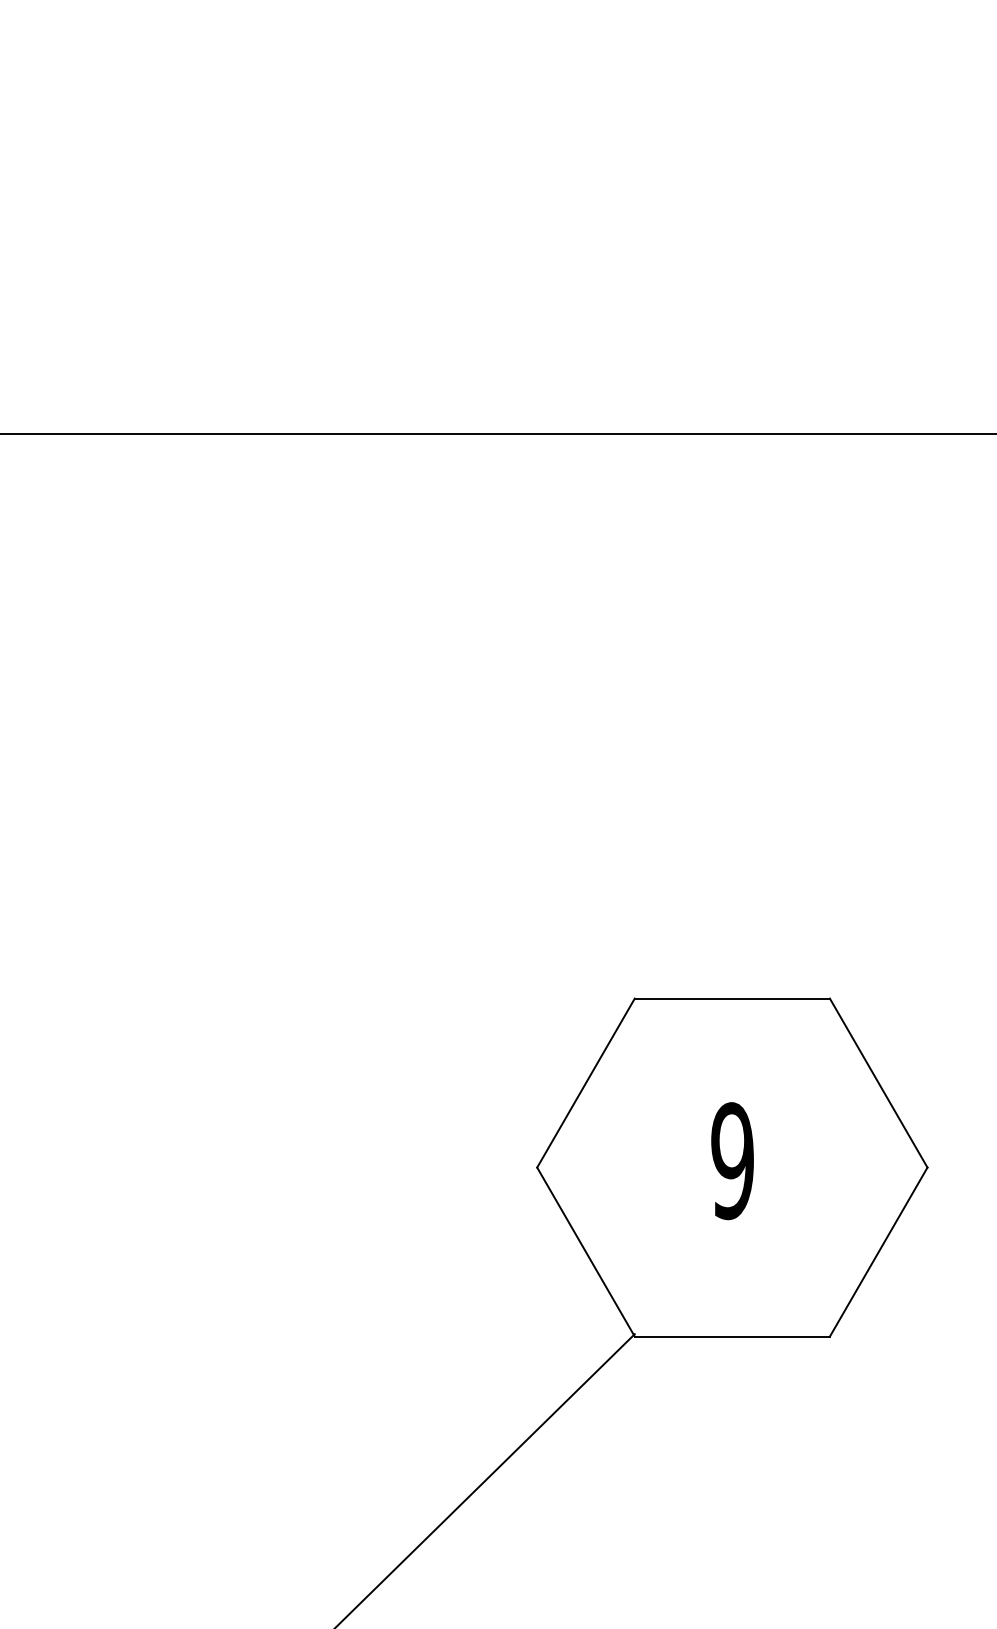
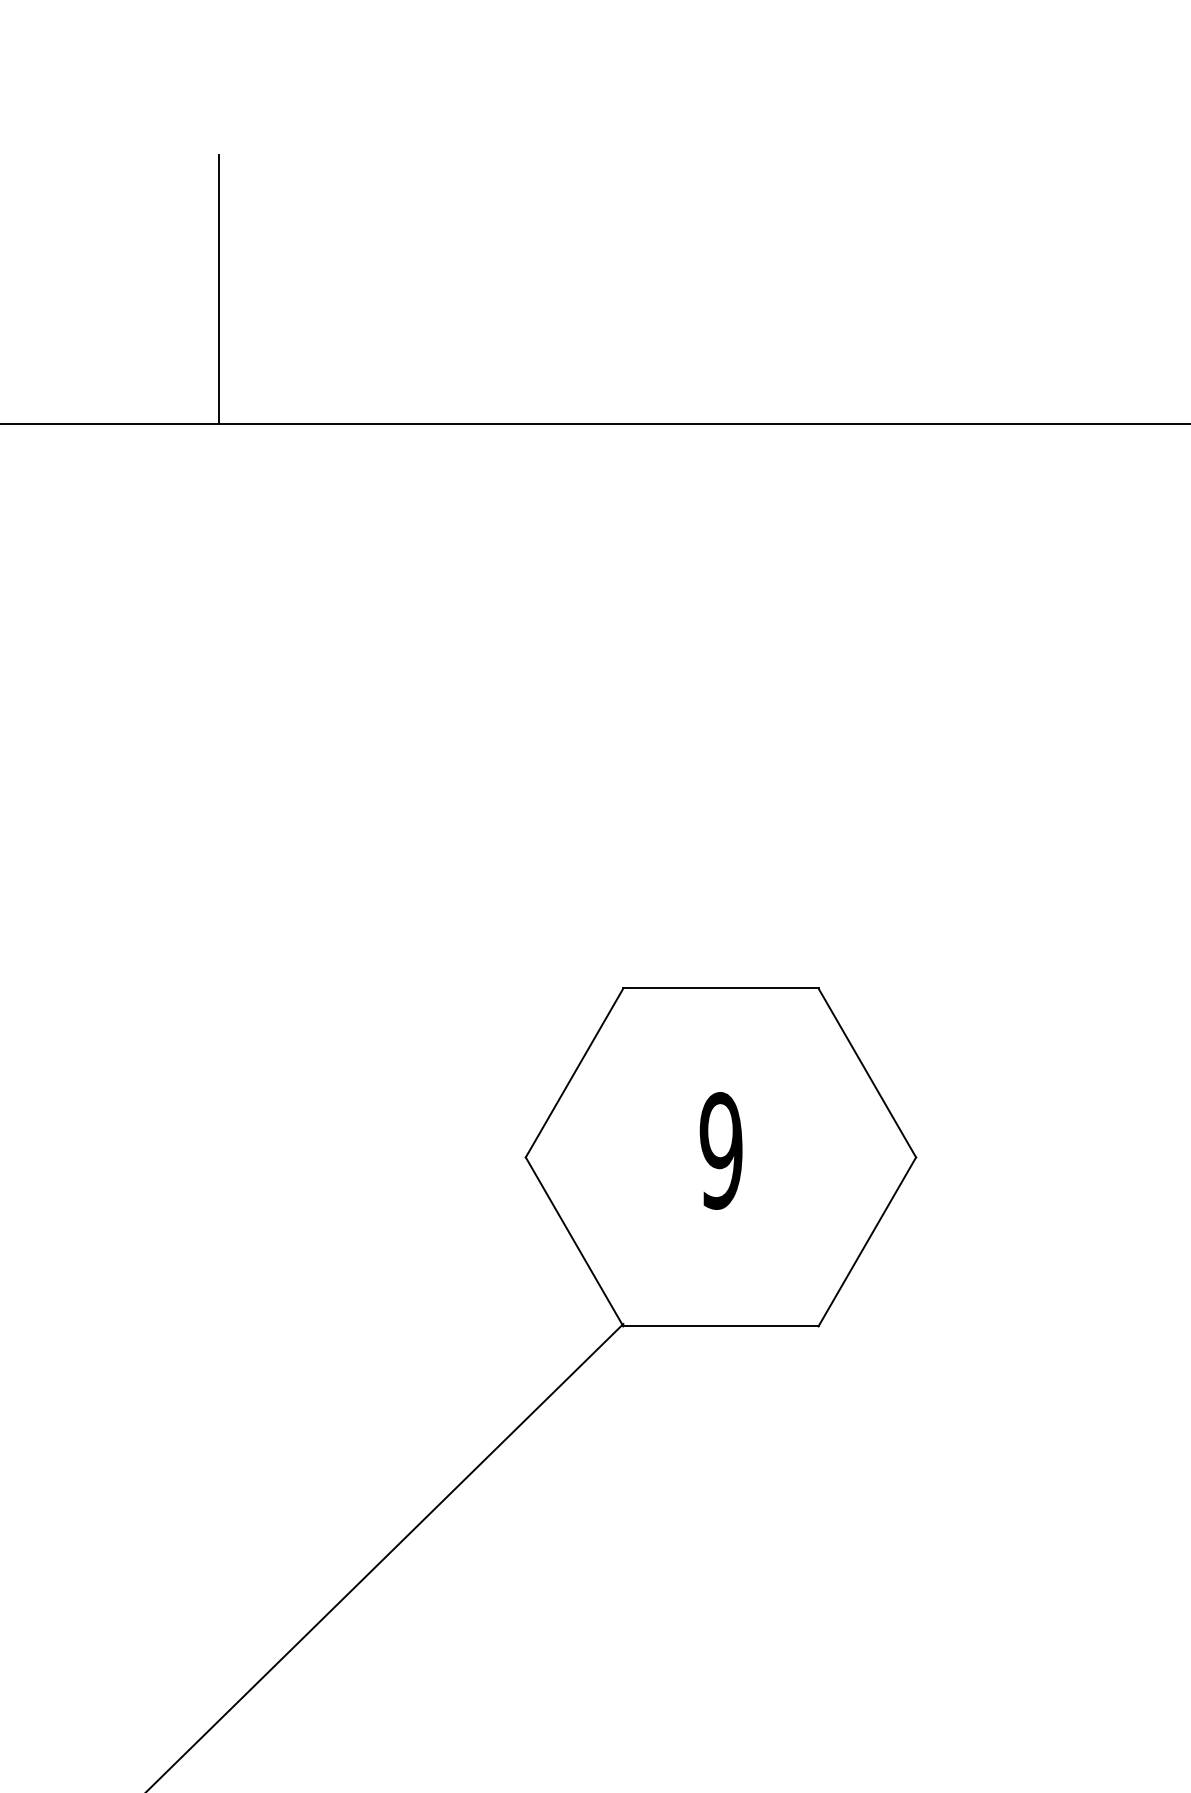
line: (229, 299) -> (218, 289), added

